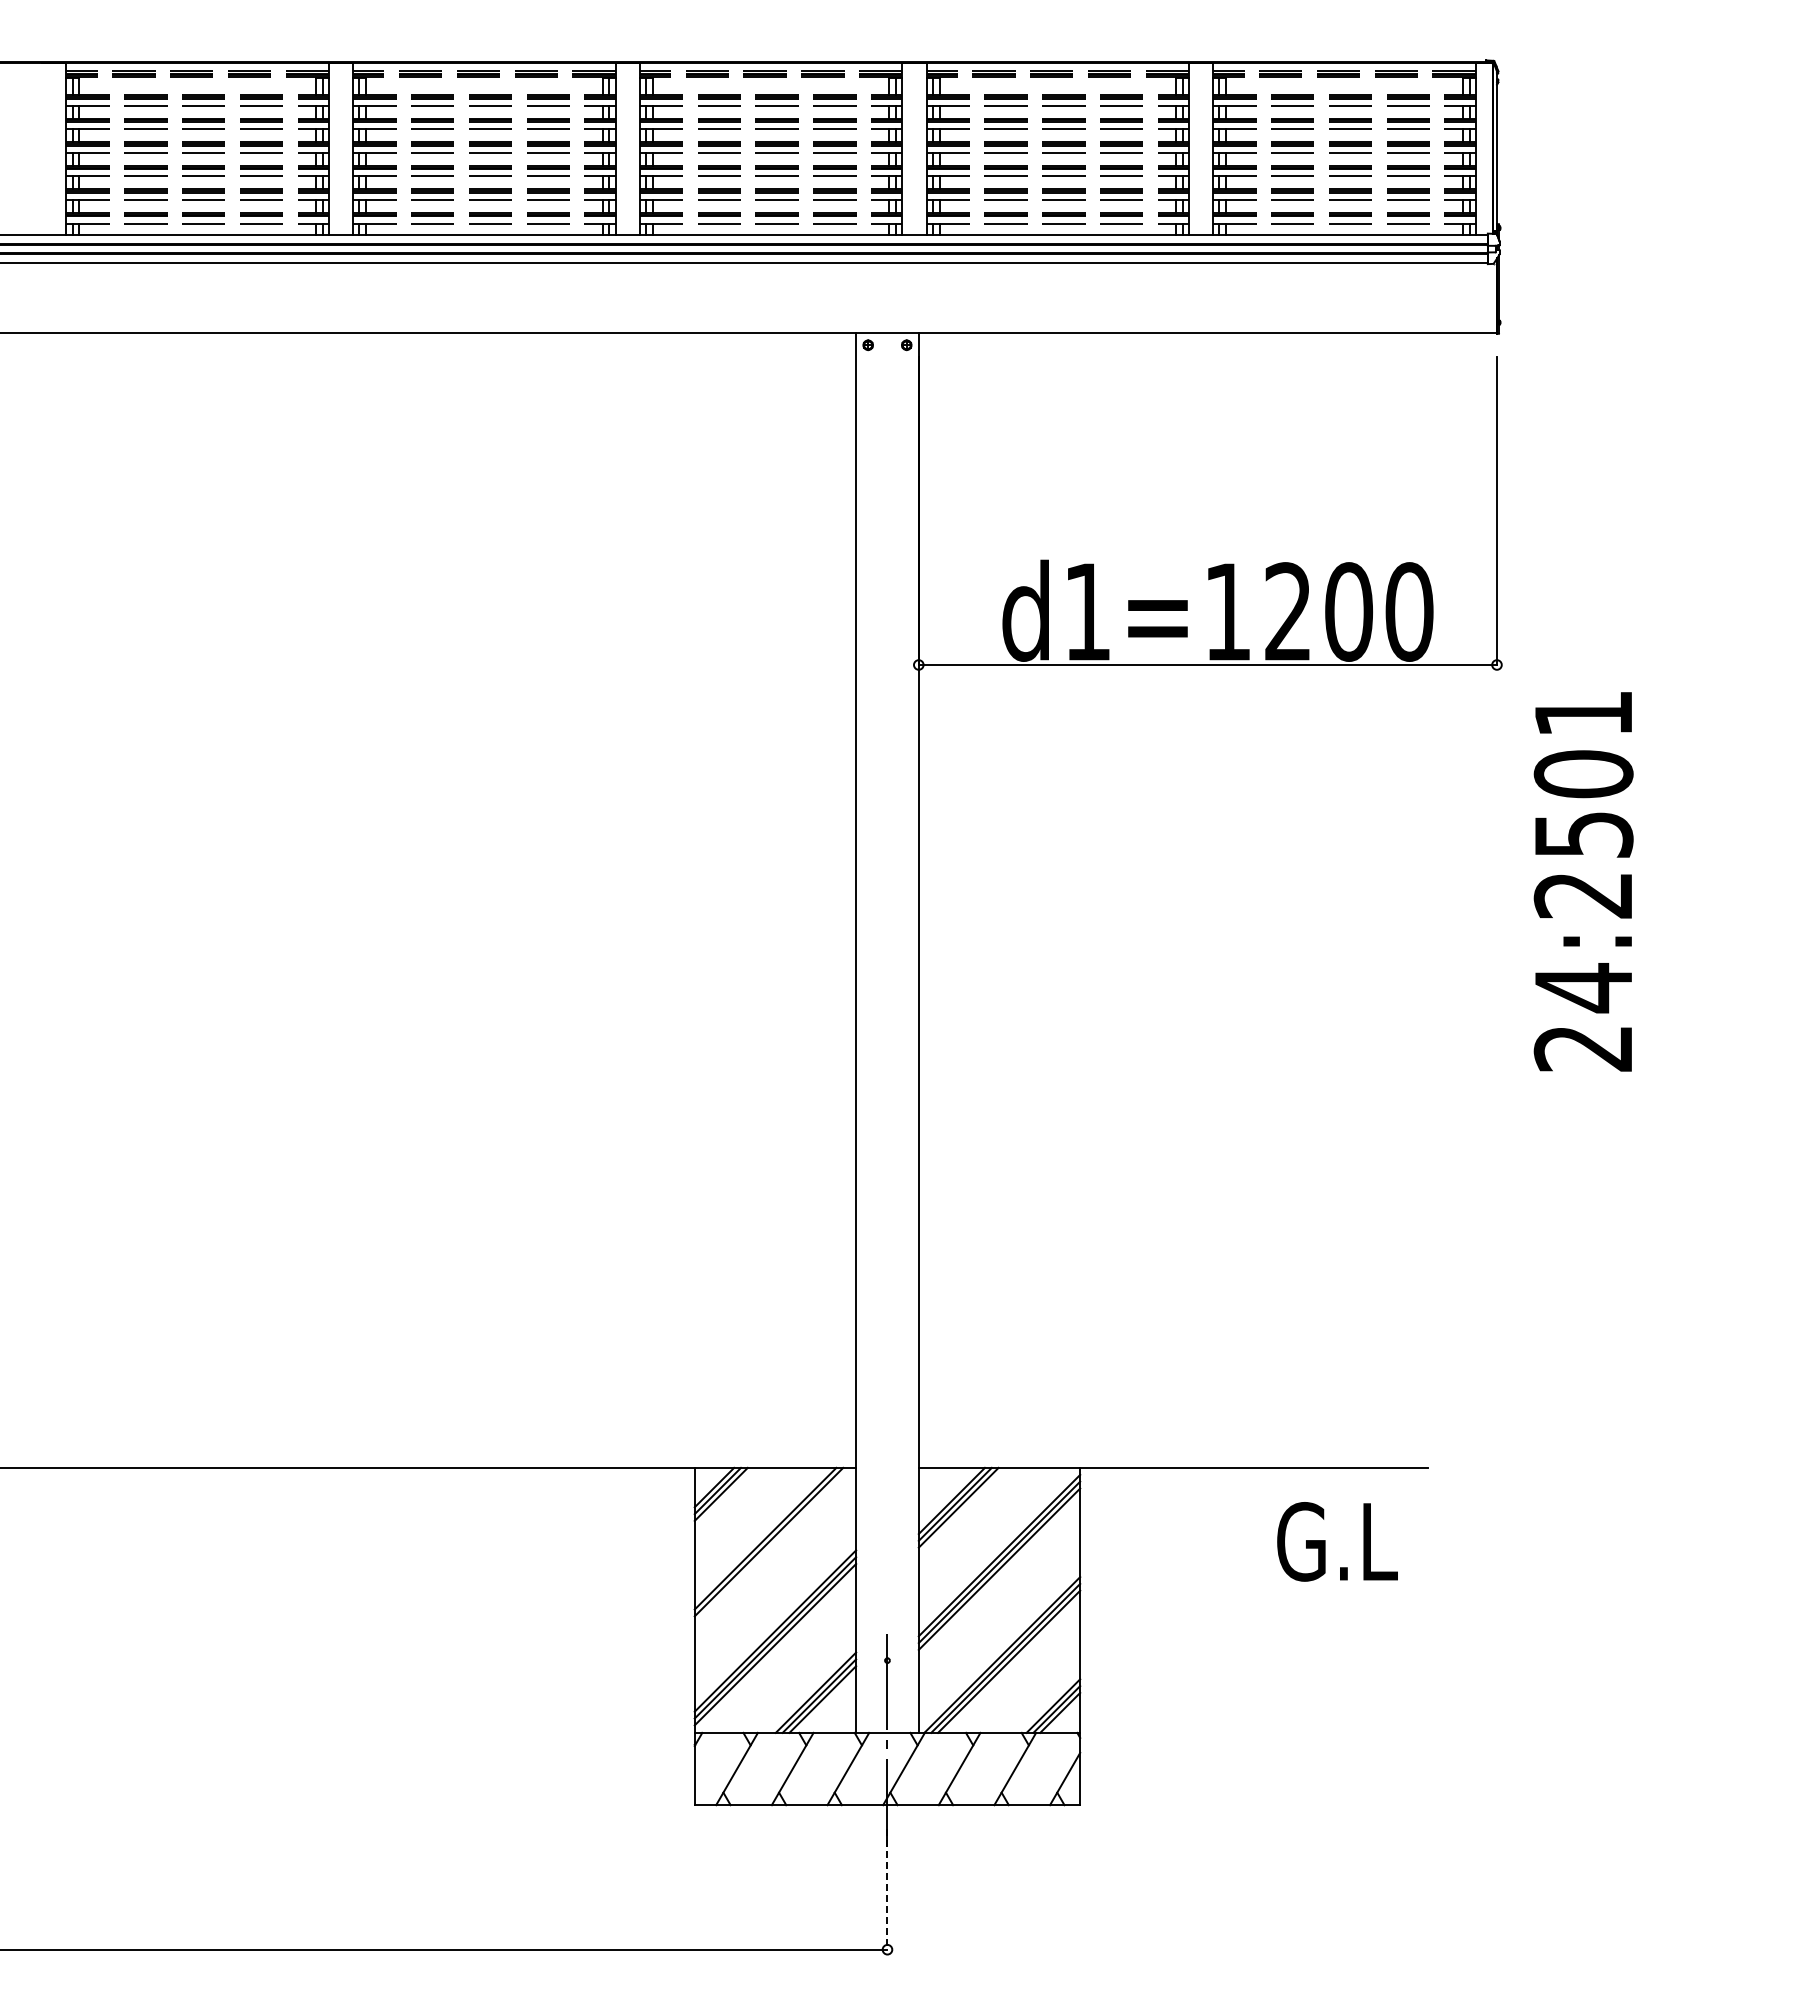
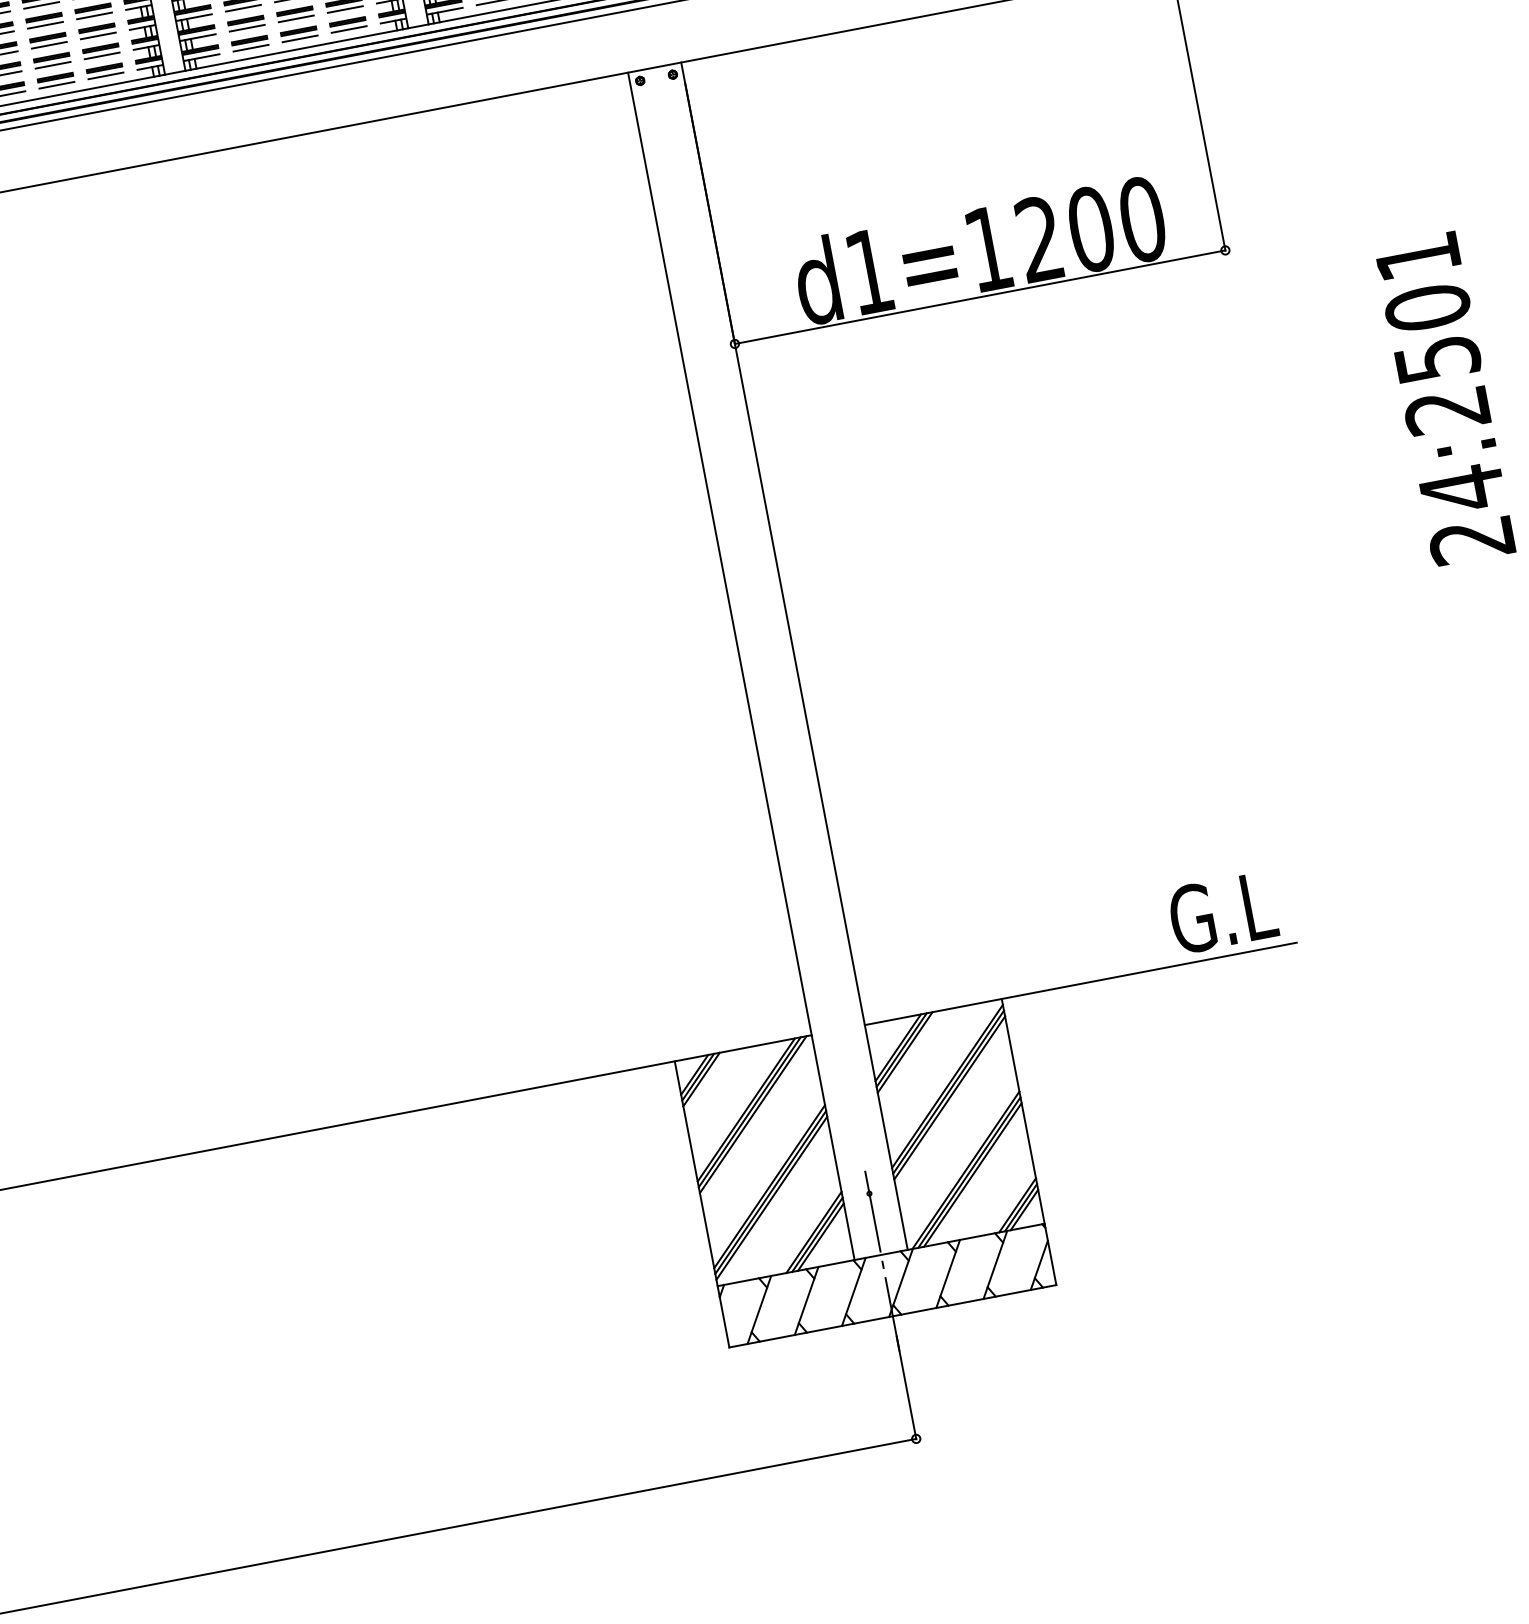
text: (1583, 881) -> (1444, 398), moved
text: (1337, 1541) -> (1222, 912), moved
line: (772, 1545) -> (753, 1114), added
line: (887, 1890) -> (906, 1388), dashed -> solid

